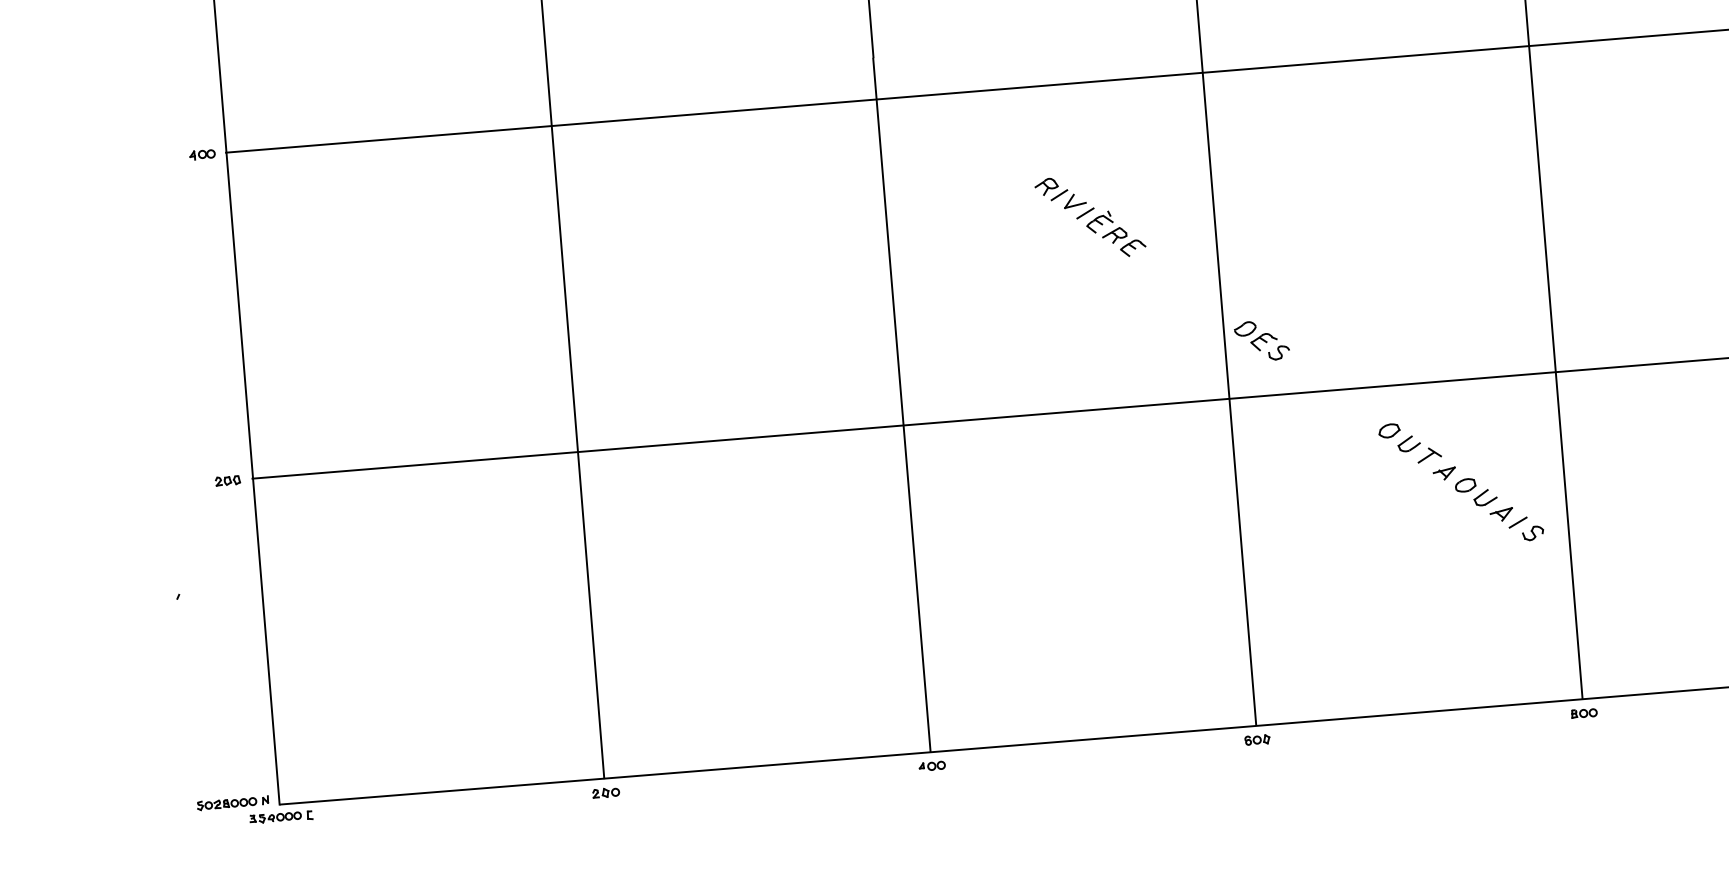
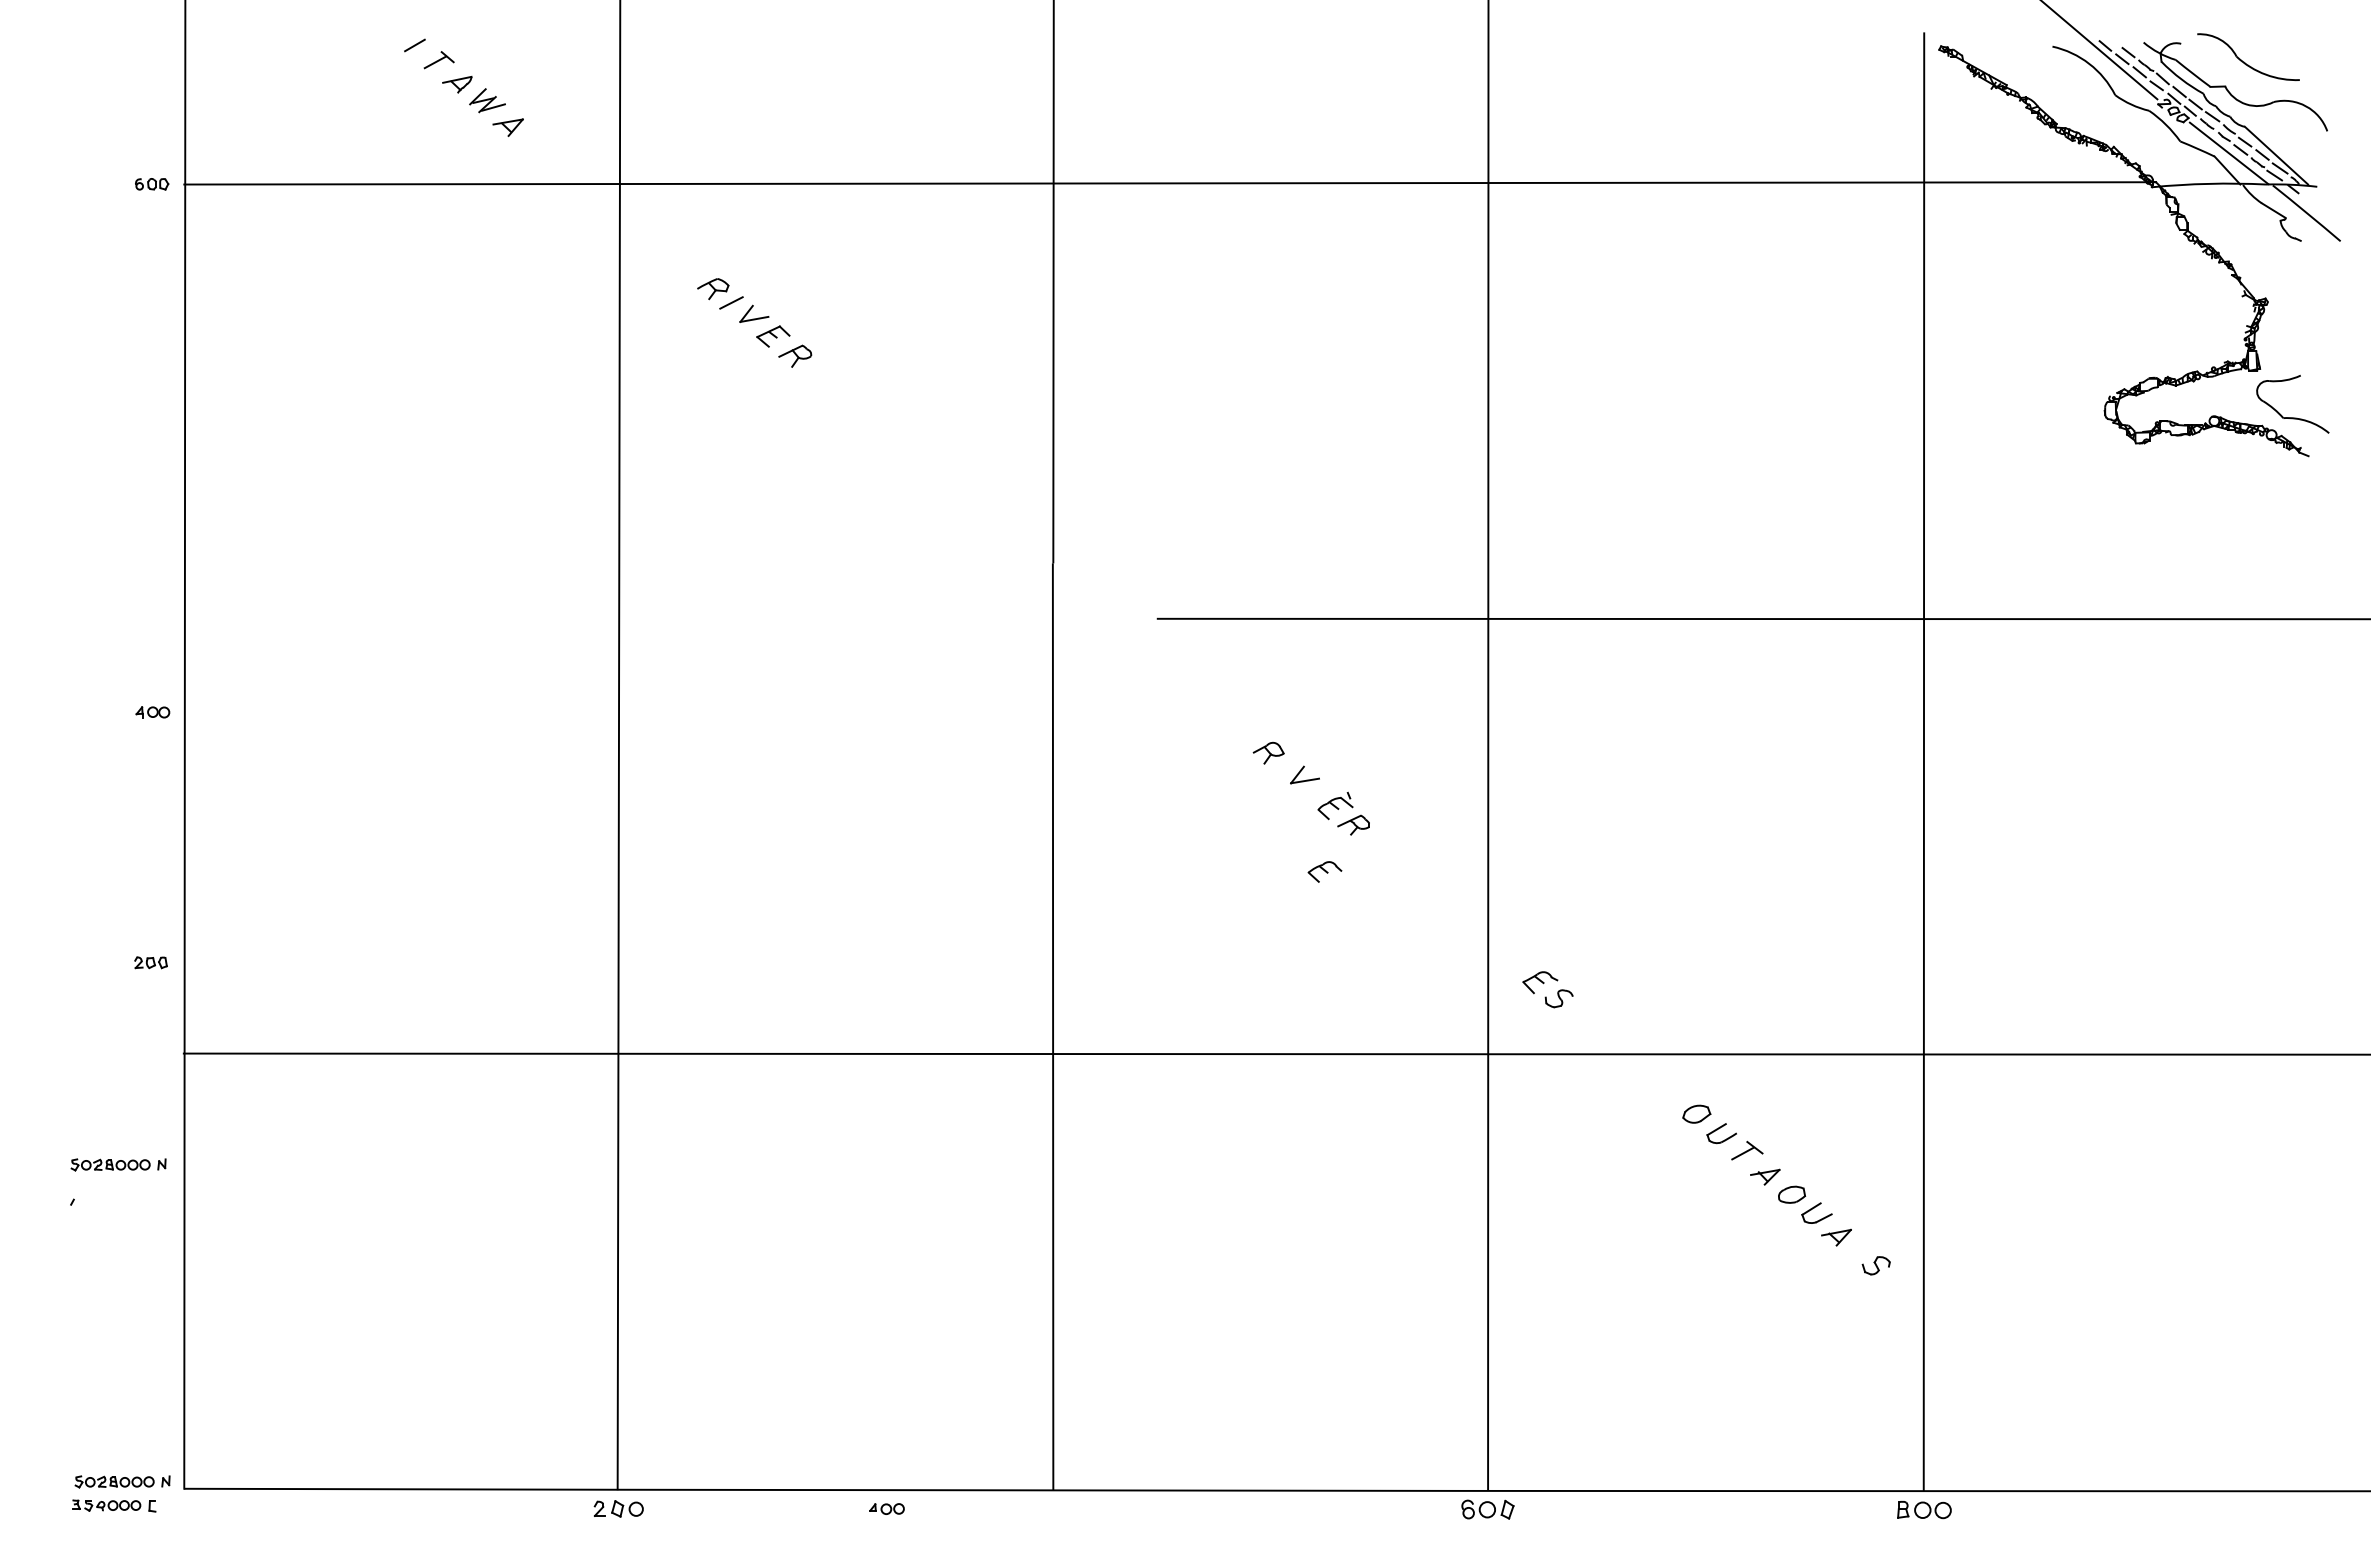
line: (589, 122) -> (669, 618), removed
part: (202, 154) -> (152, 712), moved
line: (1059, 195) -> (1284, 765), removed
line: (1085, 213) -> (1317, 792), removed
part: (1132, 247) -> (1324, 871), moved
part: (1245, 328) -> (1516, 962), removed
part: (227, 480) -> (150, 962), moved
line: (1518, 522) -> (1857, 1249), removed
part: (210, 565) -> (118, 1164), added
part: (1584, 712) -> (1924, 1509), size x1.6
part: (1257, 739) -> (1488, 1509), size x1.6
part: (931, 765) -> (886, 1508), moved
part: (606, 792) -> (618, 1508), size x1.4
part: (281, 817) -> (114, 1505), moved

